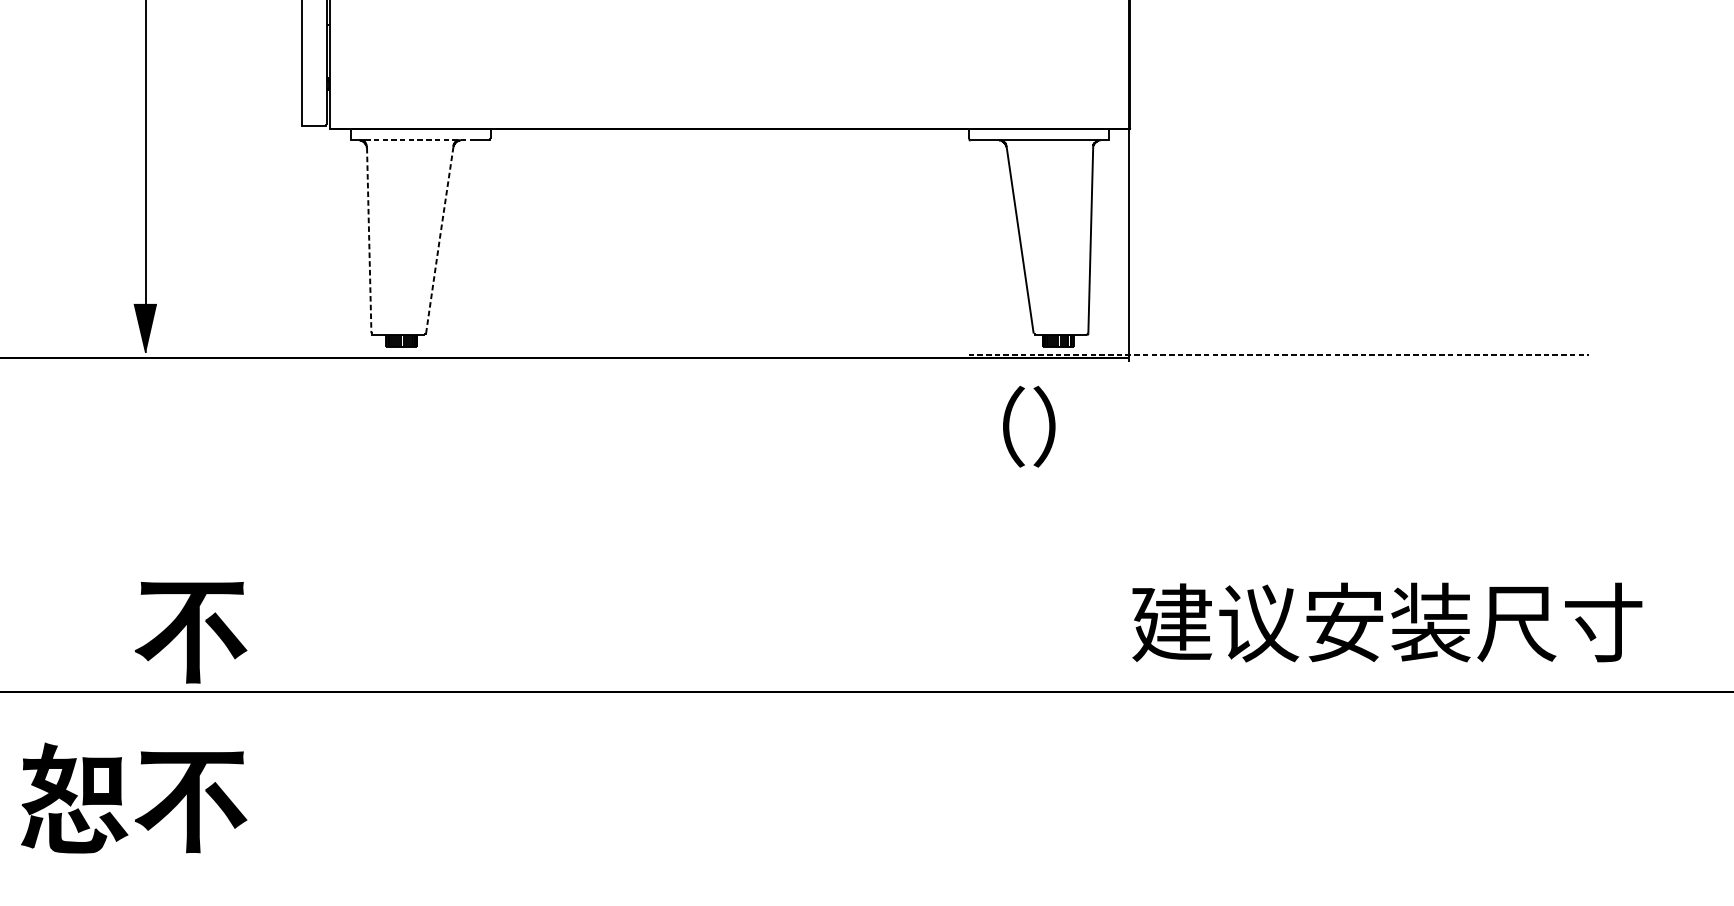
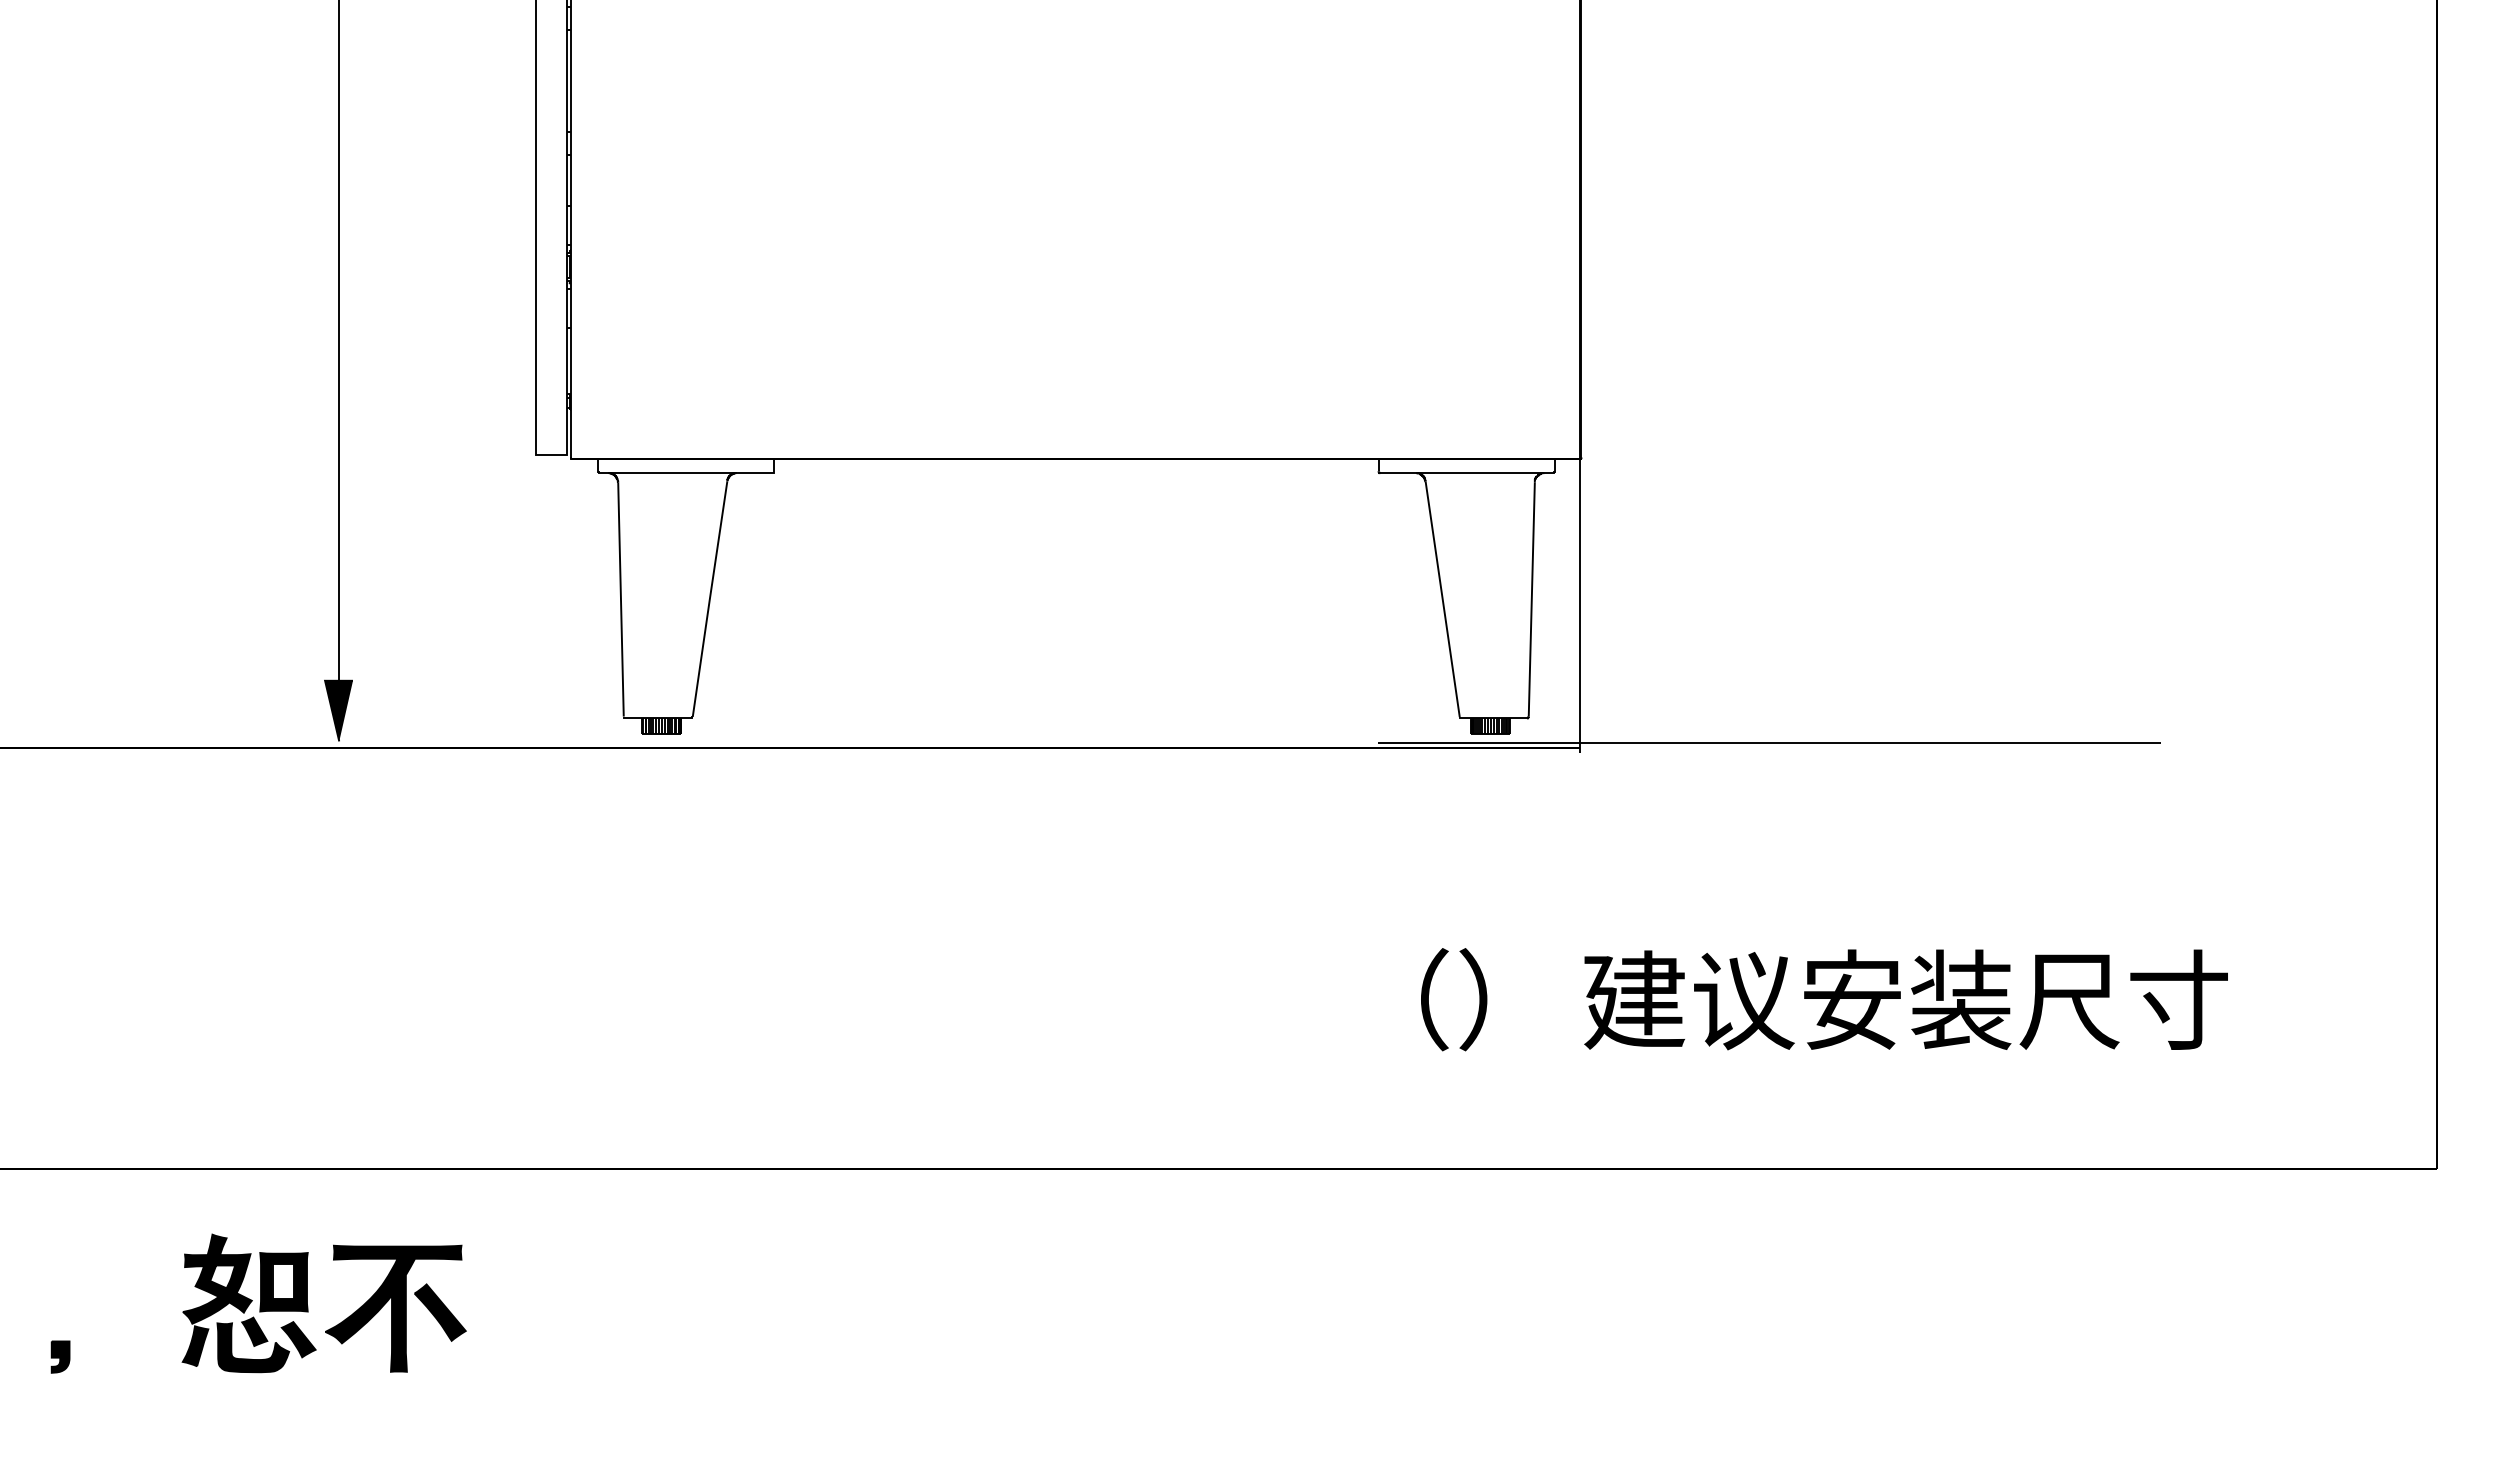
line: (421, 140) -> (686, 473), dashed -> solid
line: (368, 240) -> (620, 599), dashed -> solid
line: (439, 240) -> (709, 599), dashed -> solid
line: (1279, 354) -> (1769, 743), dashed -> solid
text: (1029, 426) -> (1454, 999), moved
text: (1386, 622) -> (1905, 999), moved
part: (190, 632) -> (395, 1094), removed

